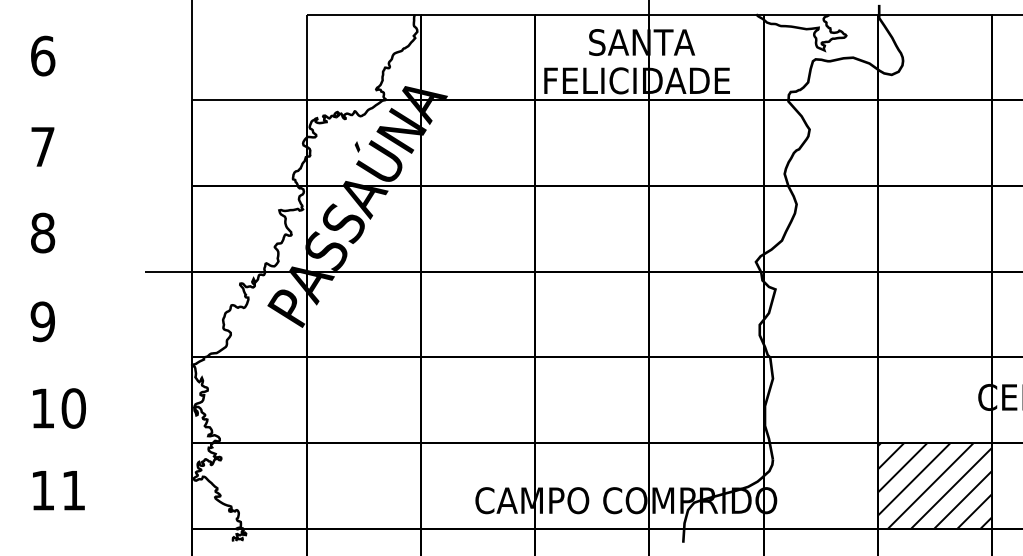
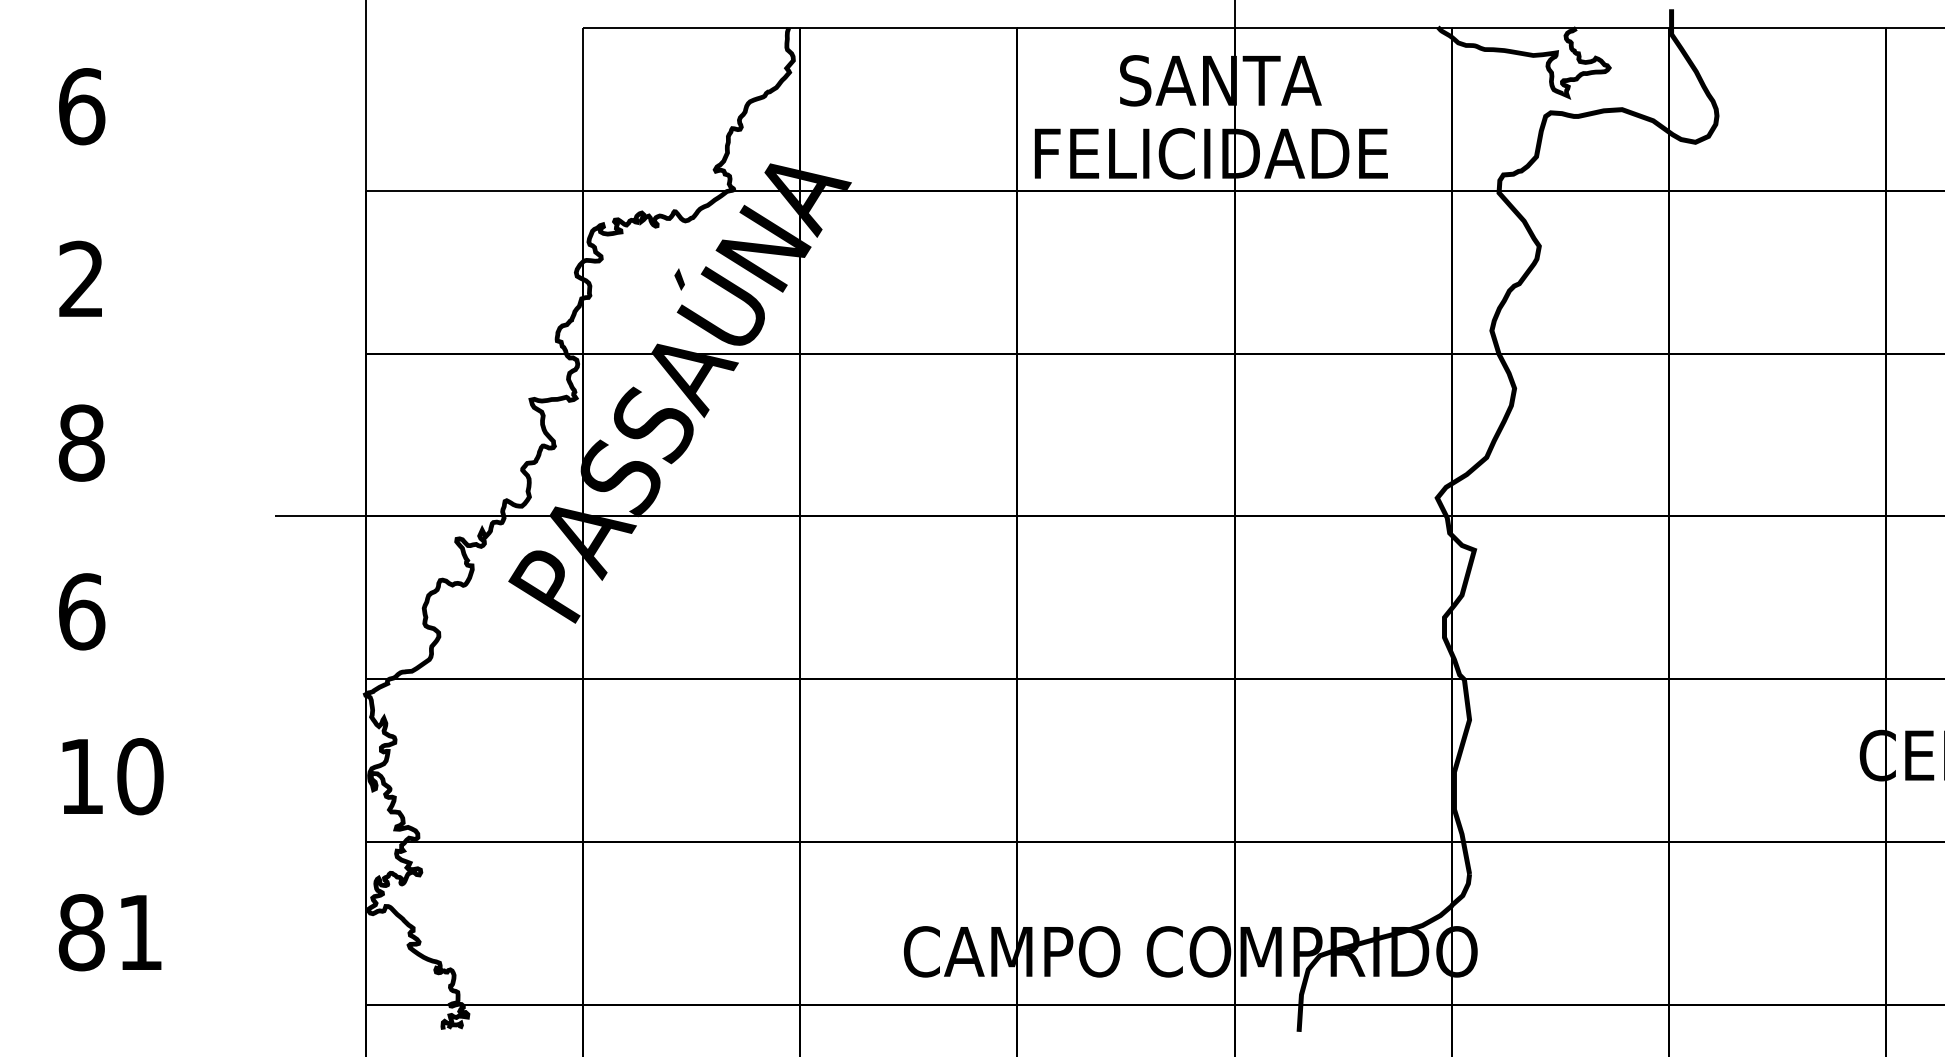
text: (42, 146) -> (80, 278), 7 -> 2
text: (42, 321) -> (80, 611), 9 -> 6
hatch: (934, 485) -> (1776, 922), removed
text: (43, 490) -> (82, 932), 11 -> 81

